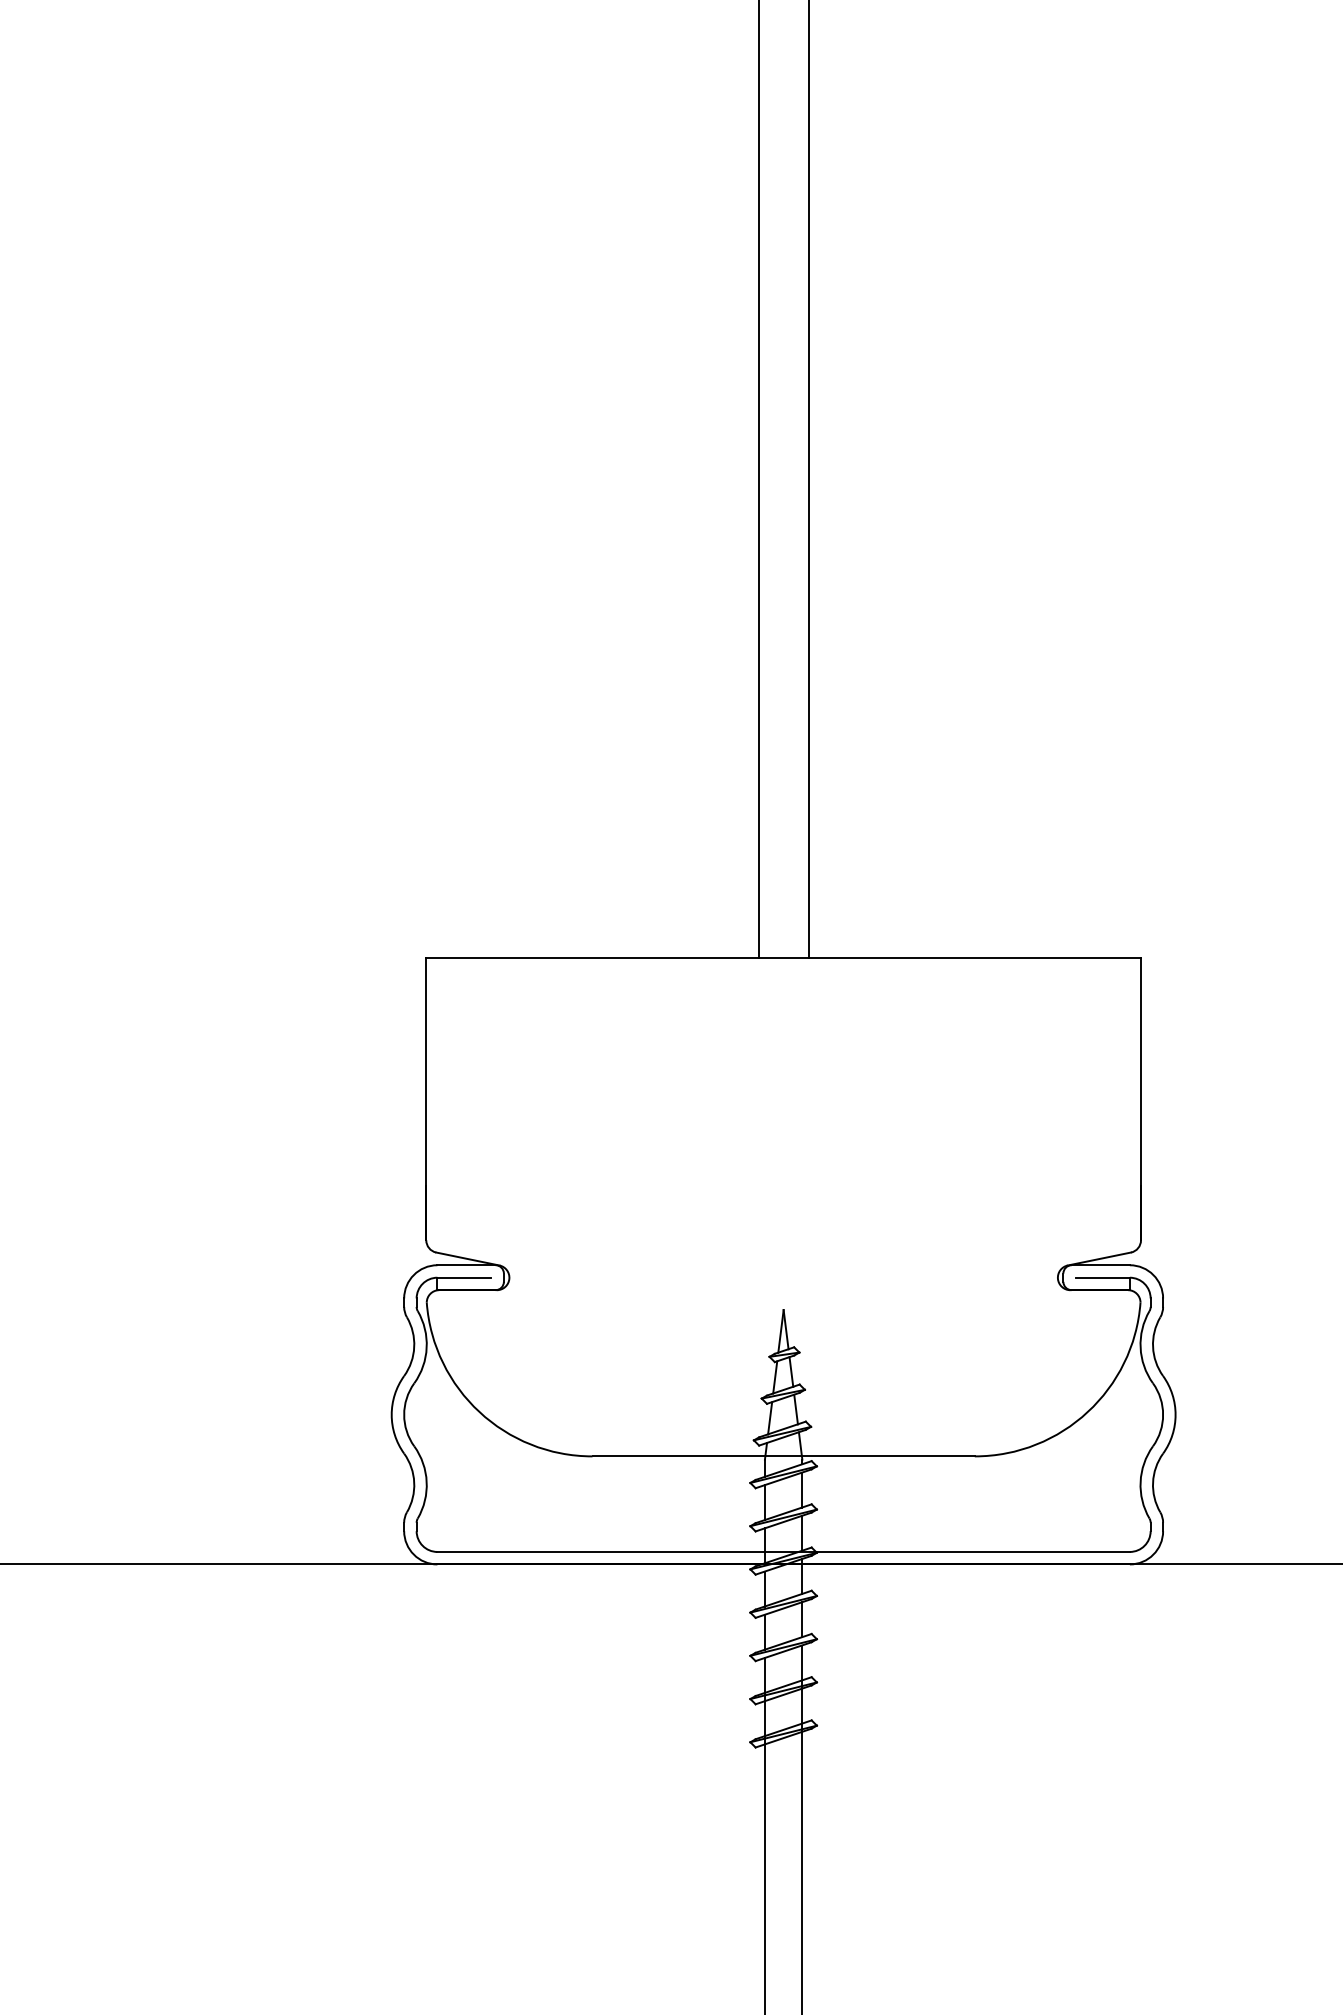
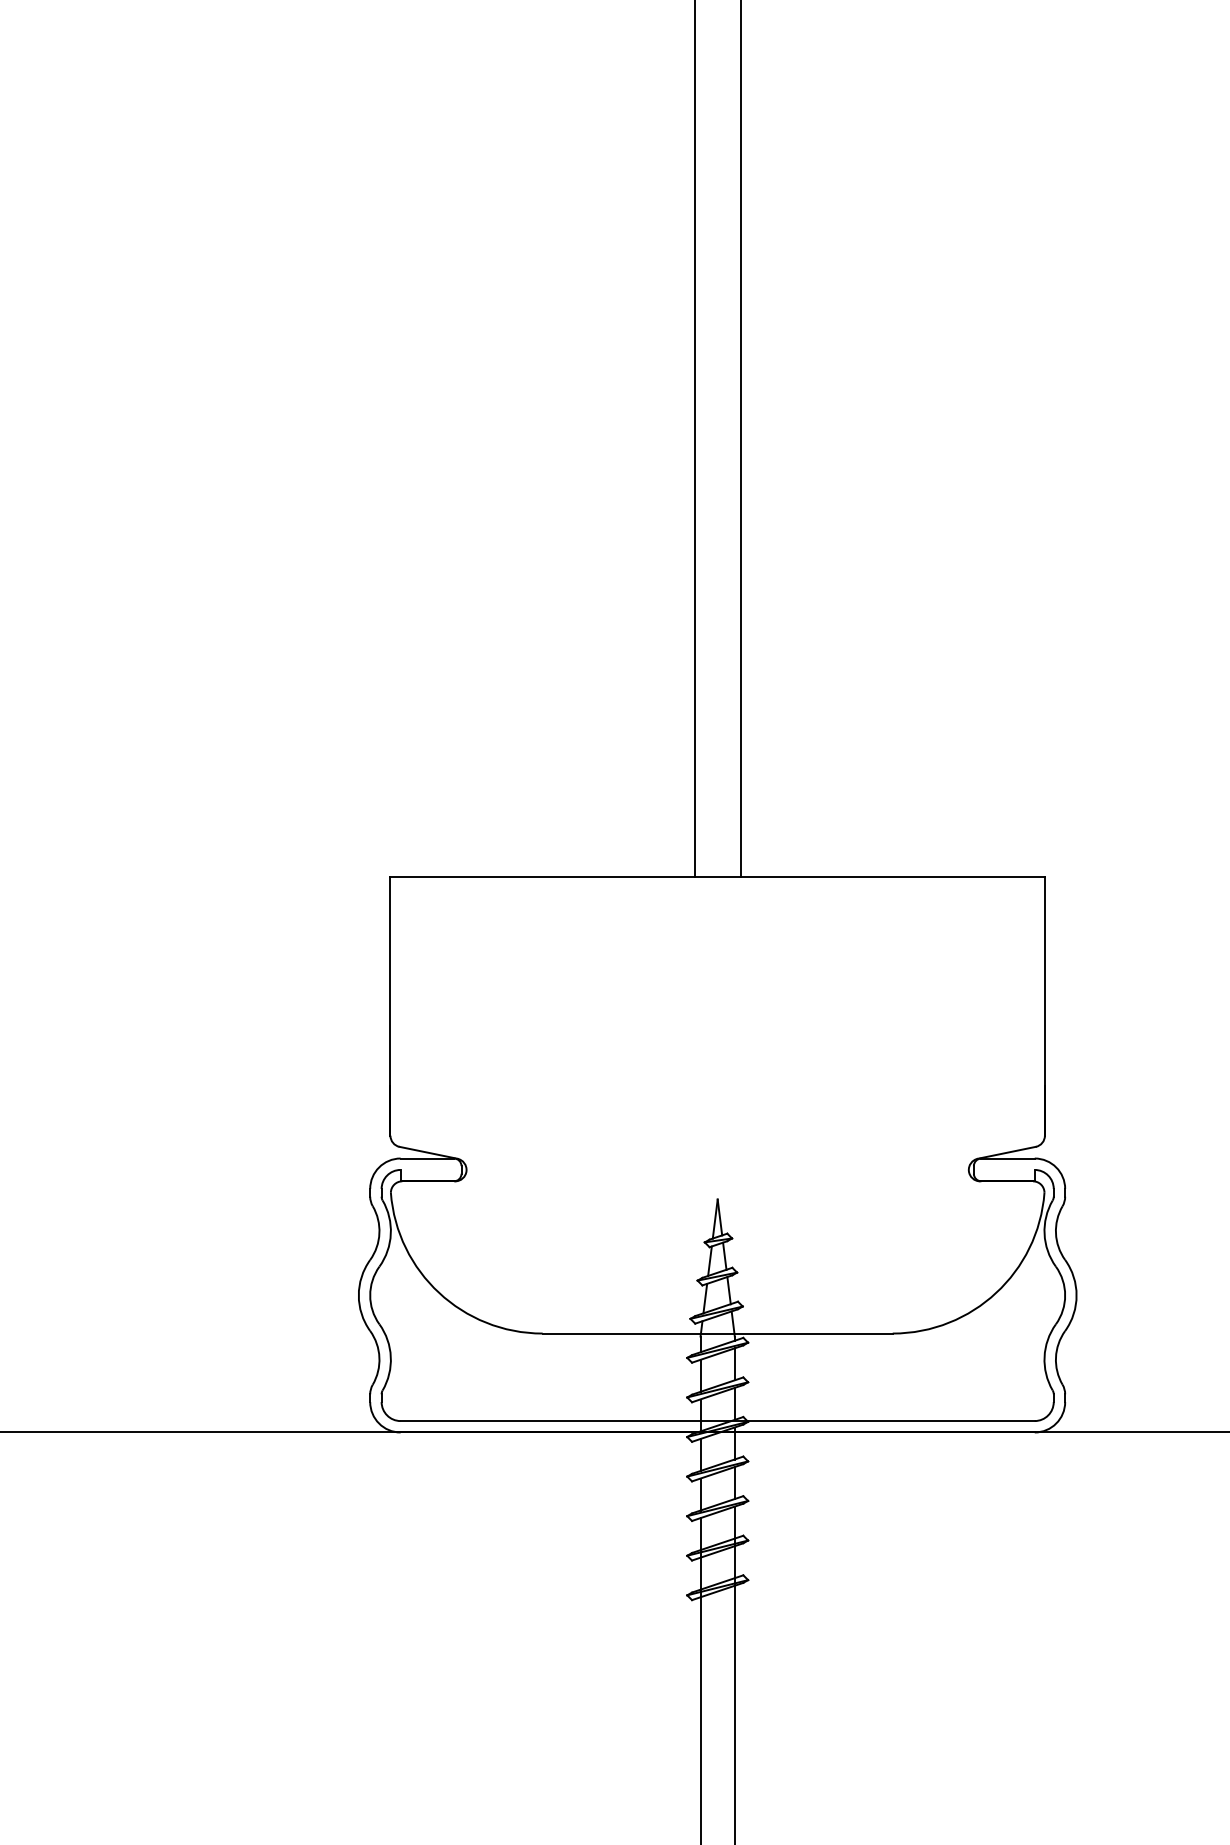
line: (464, 1277) -> (425, 1169), removed
line: (1102, 1277) -> (1009, 1169), removed

